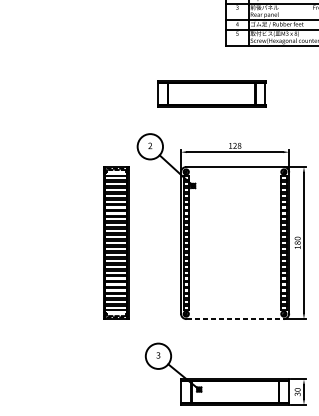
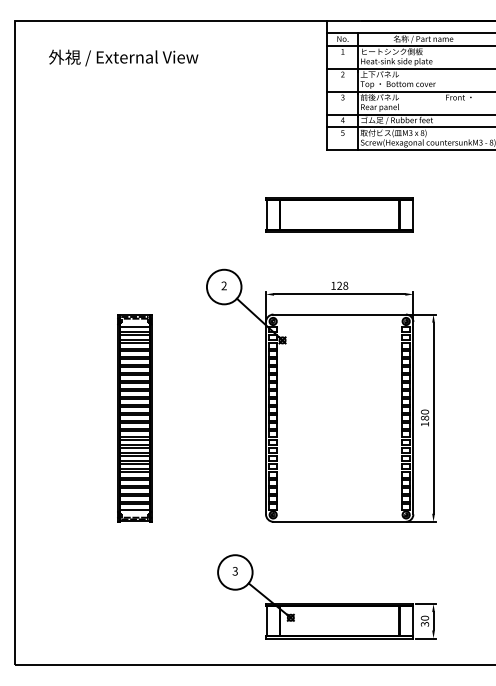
part: (211, 93) -> (339, 214), moved
part: (116, 243) -> (134, 418), moved
line: (235, 318) -> (340, 521), dashed -> solid

